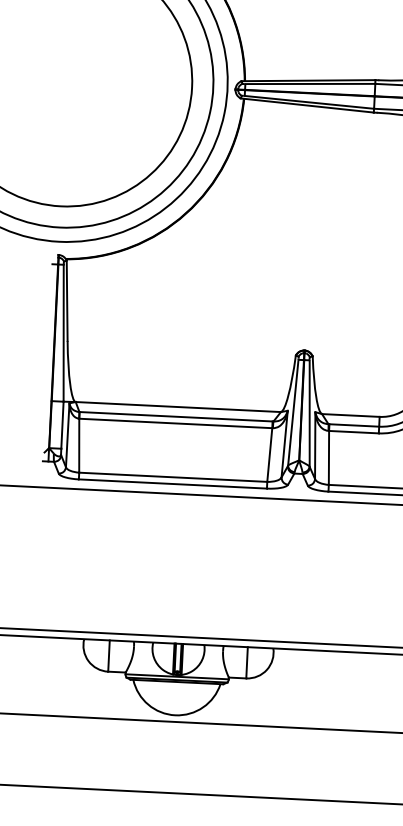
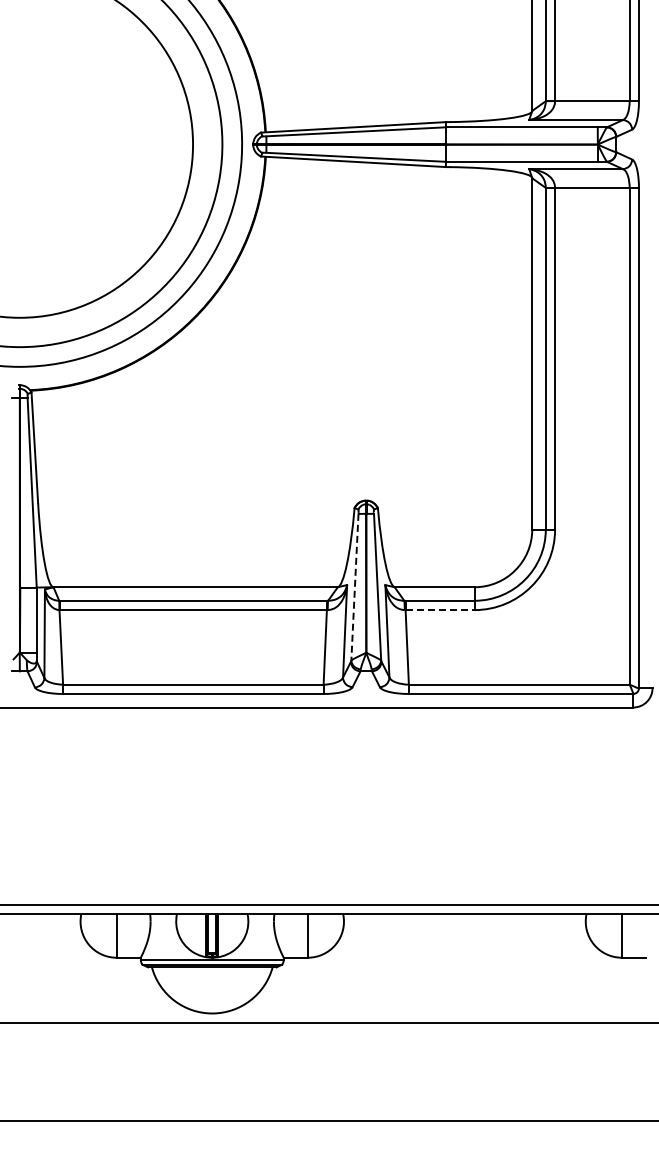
line: (293, 412) -> (354, 587), solid -> dashed
line: (354, 432) -> (440, 610), solid -> dashed

